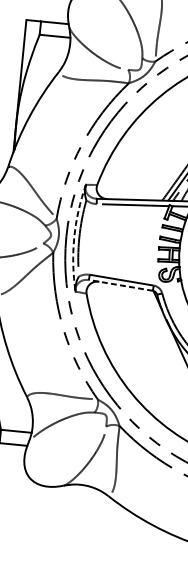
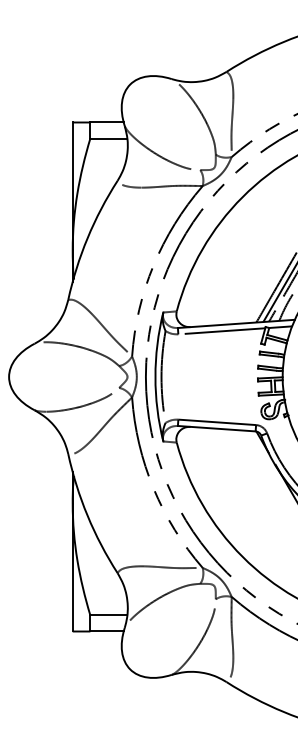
arc: (74, 238) -> (155, 377), dashed -> solid
line: (120, 285) -> (216, 428), dashed -> solid

